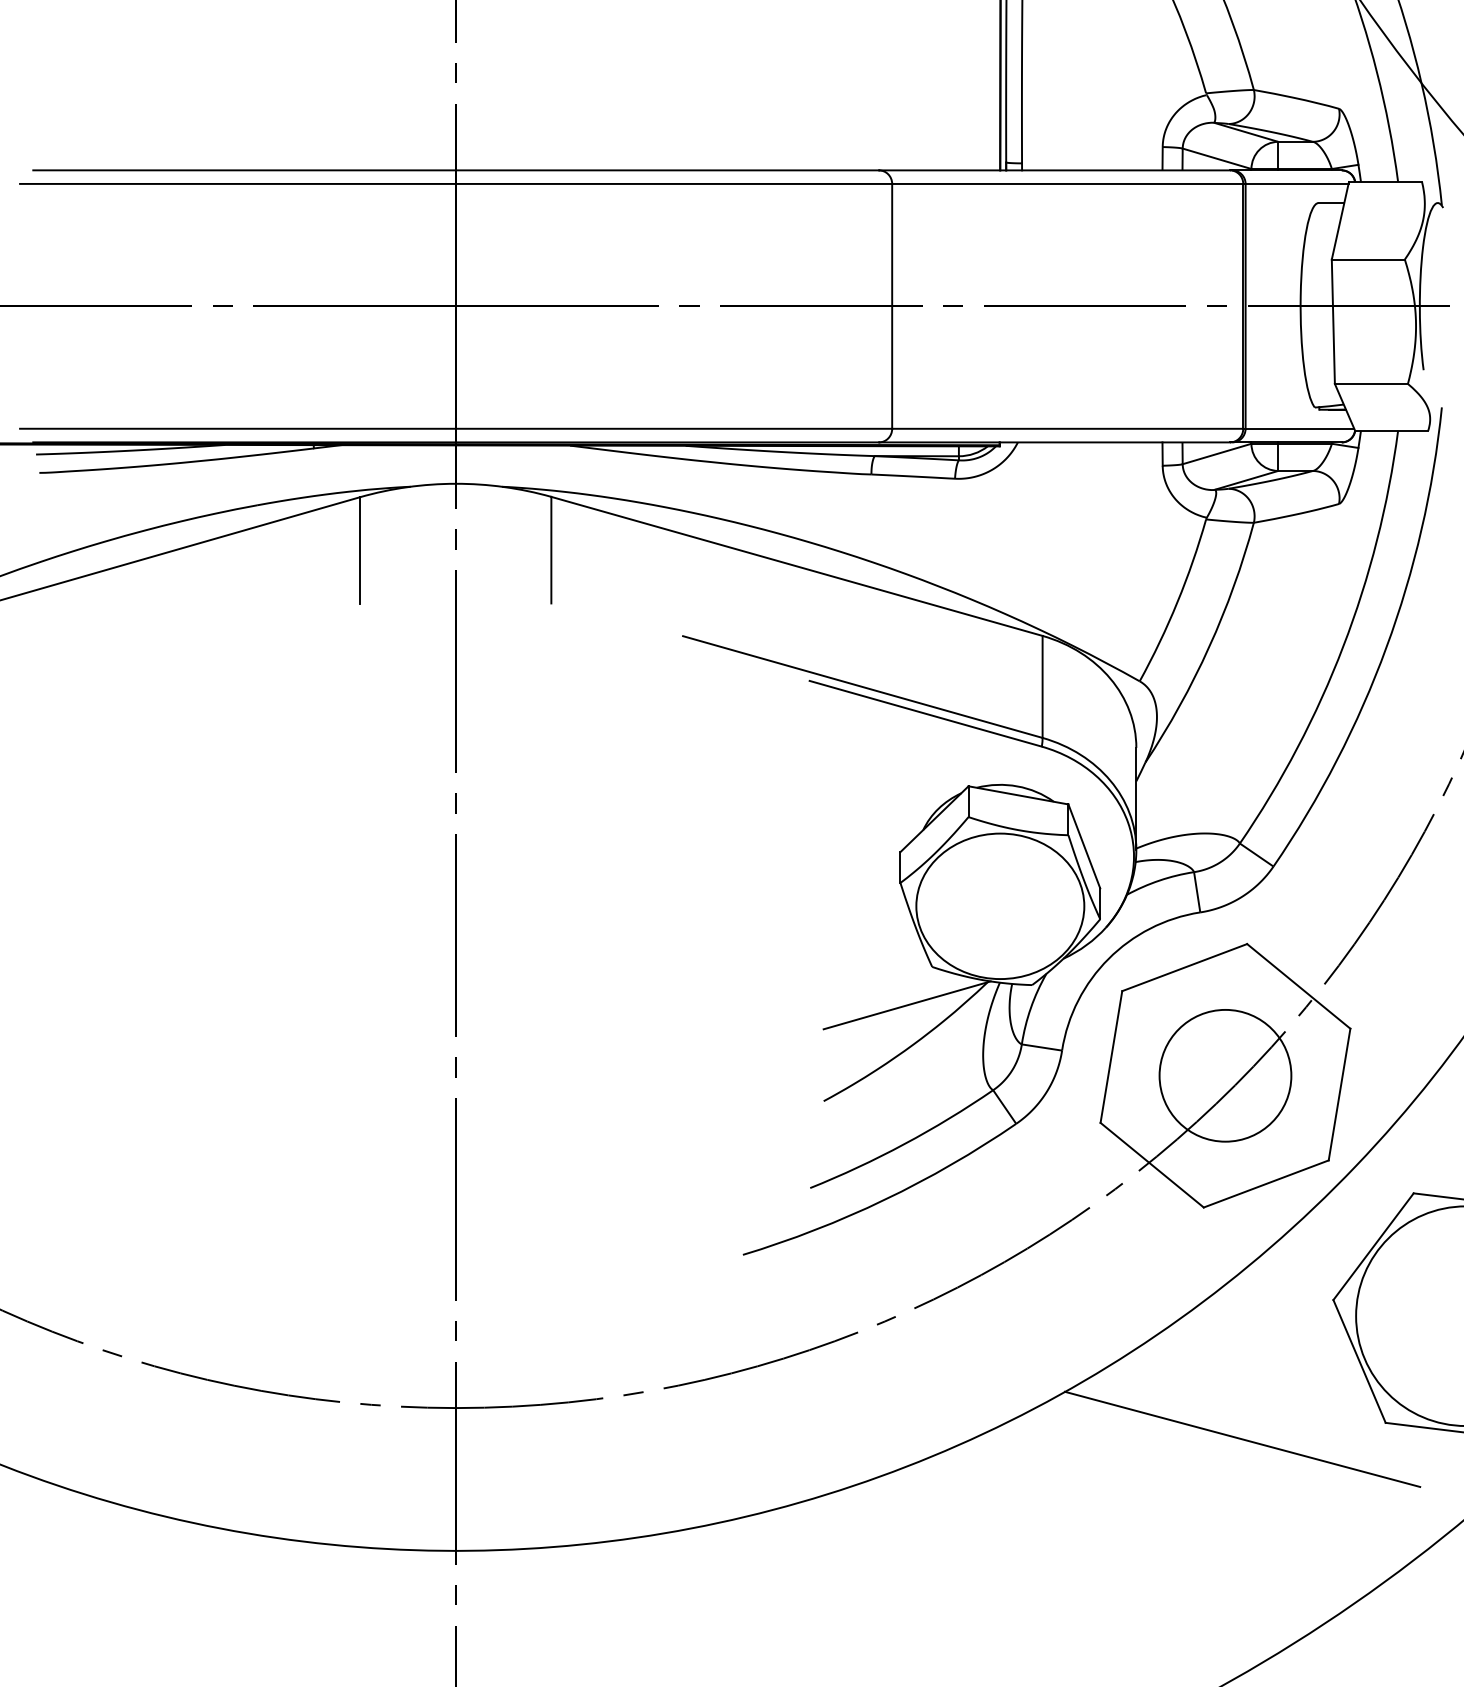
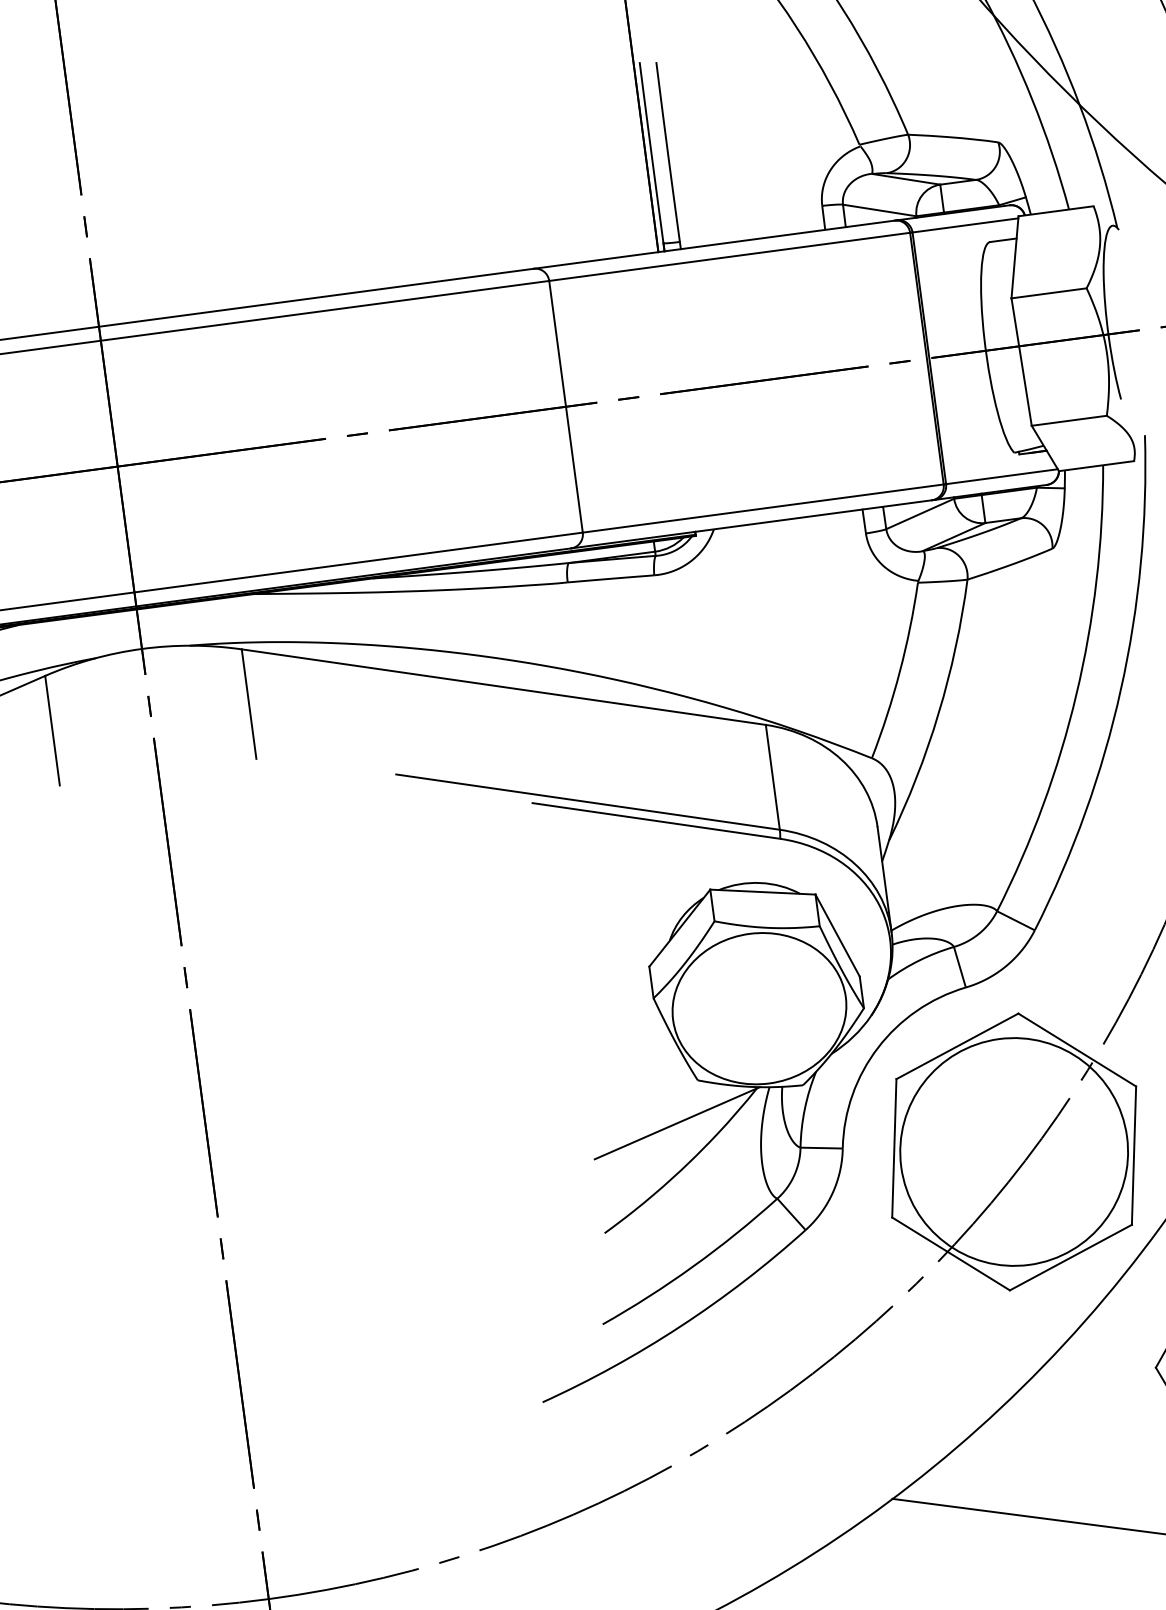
circle: (1225, 1075) -> (1014, 1151), size x1.67

